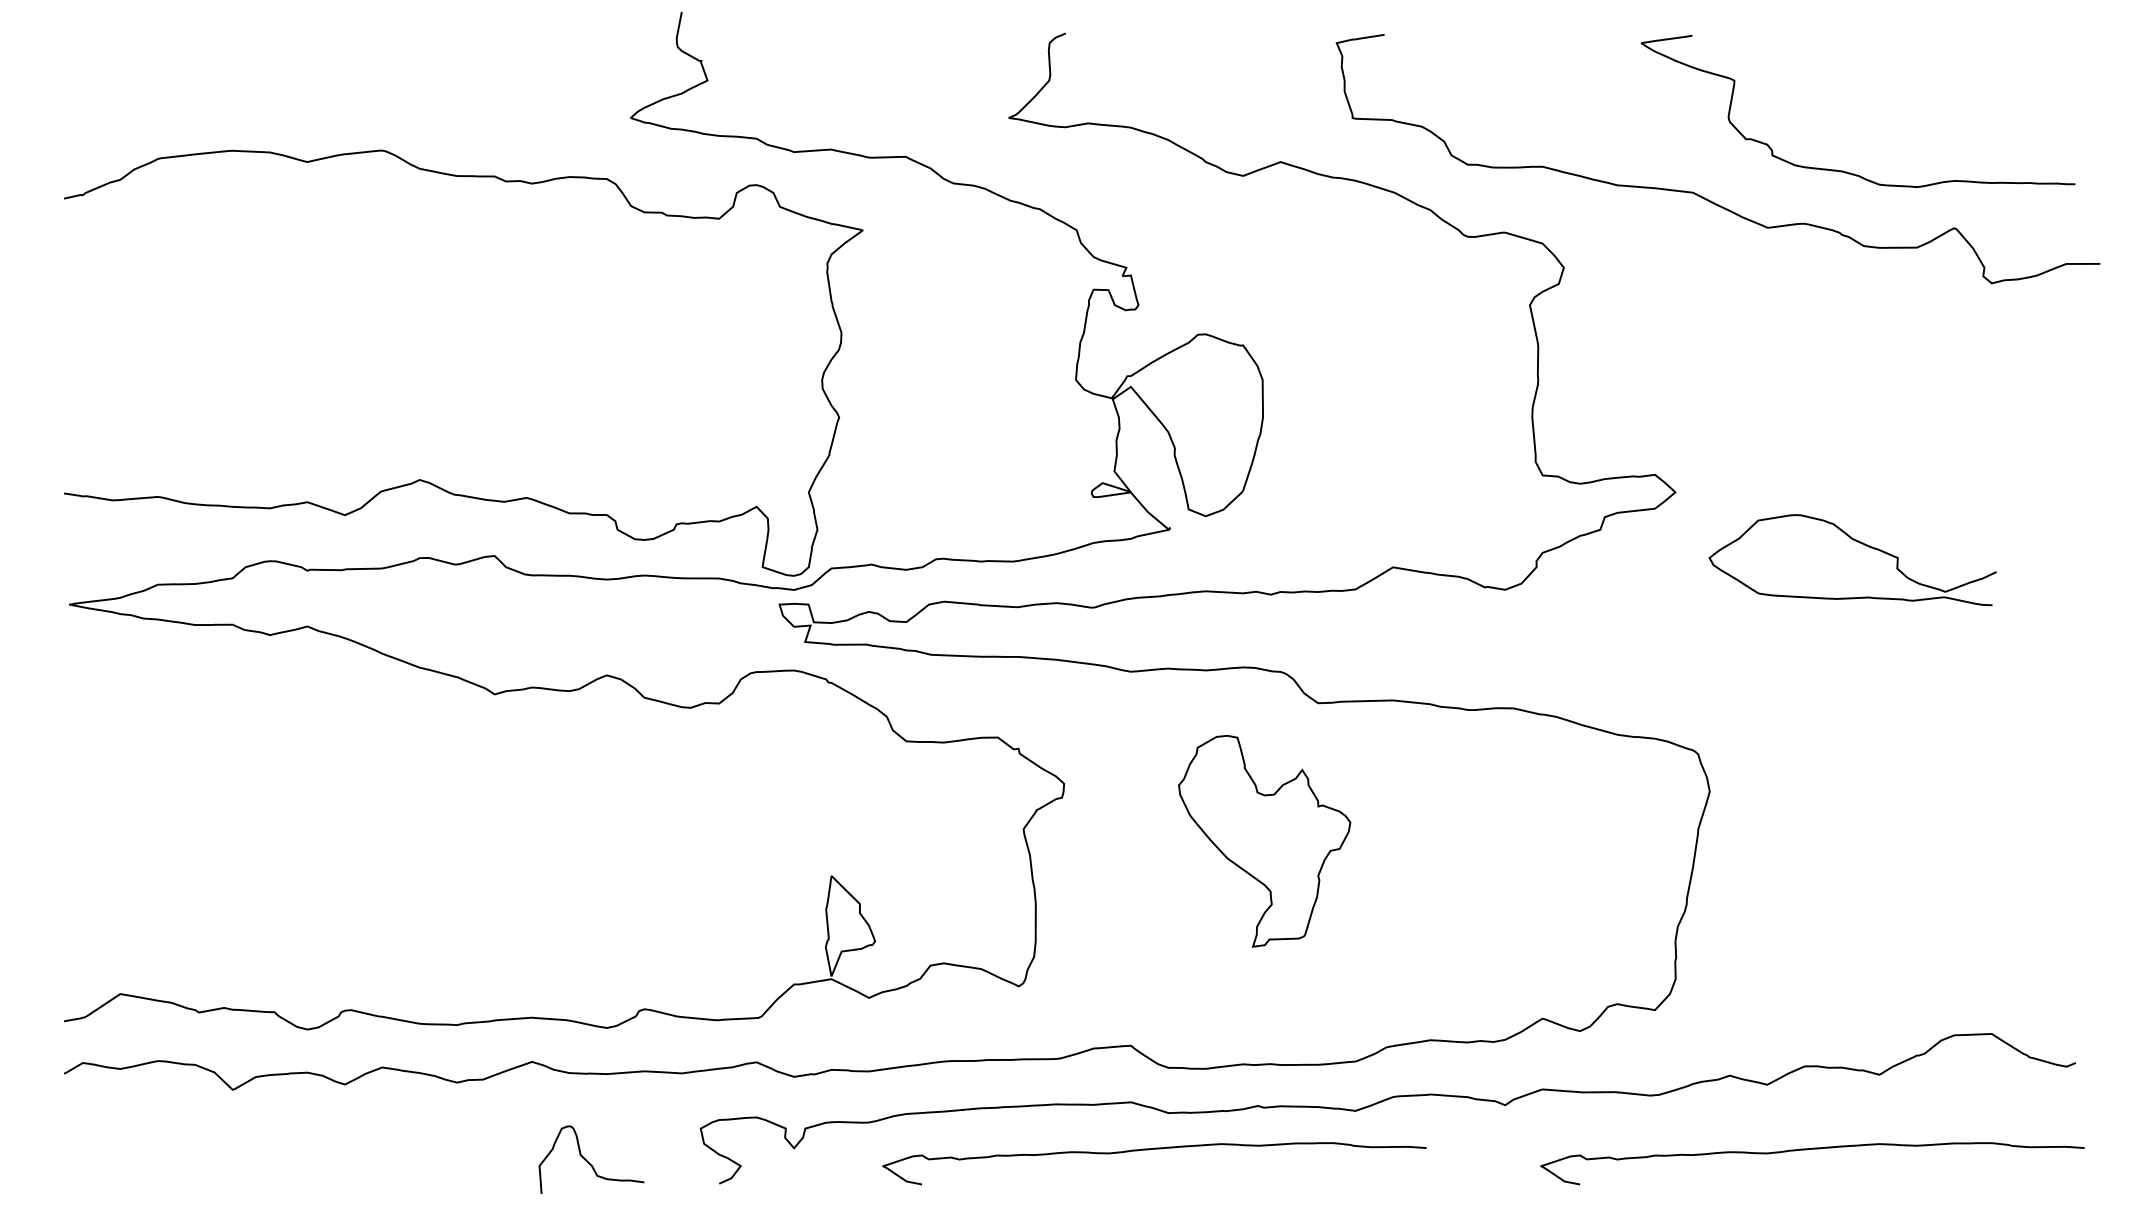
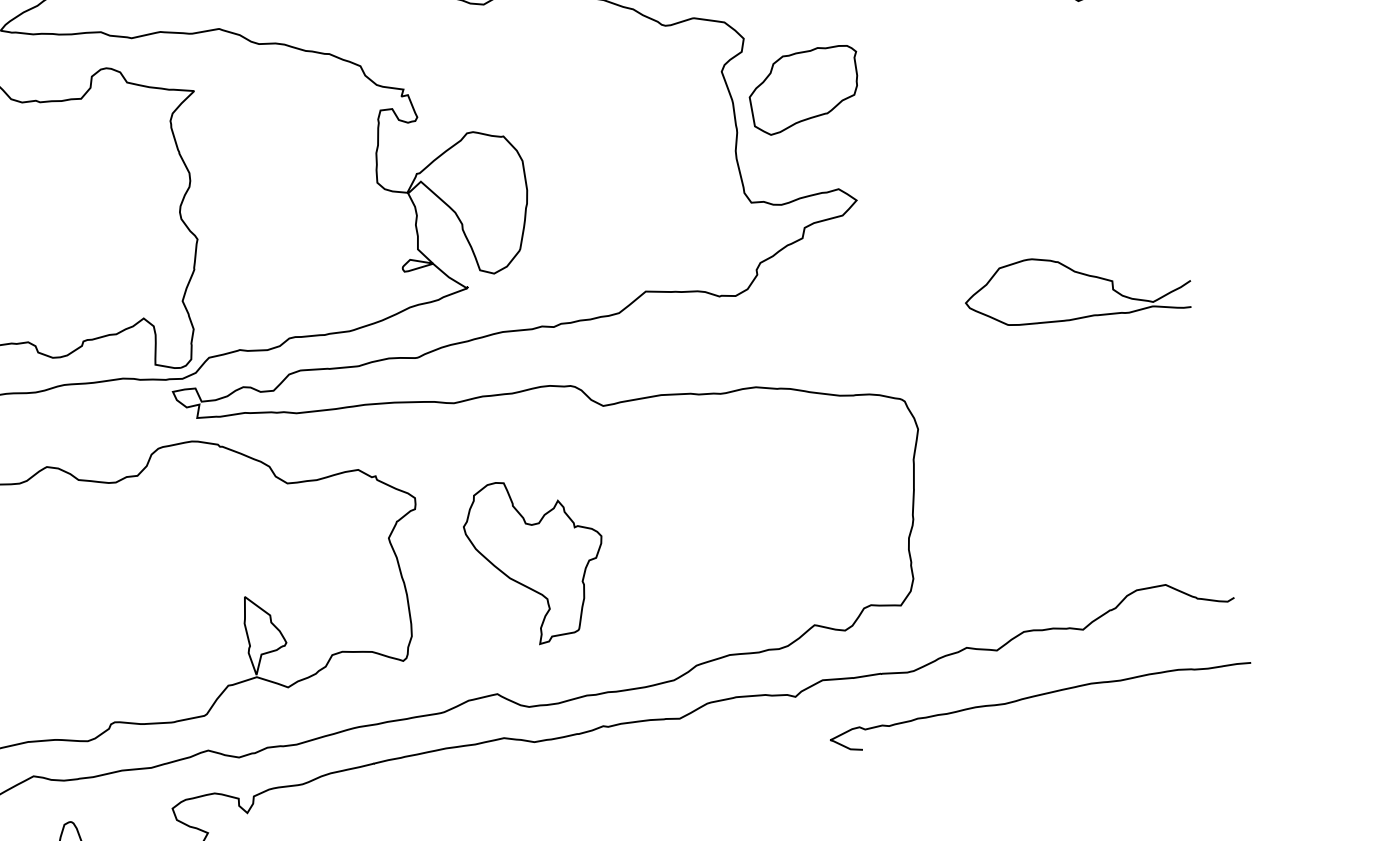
part: (1631, 343) -> (805, 89), added
curve: (1859, 543) -> (1080, 274), moved
part: (1264, 840) -> (536, 560), moved
curve: (1149, 1150) -> (524, 773), removed

